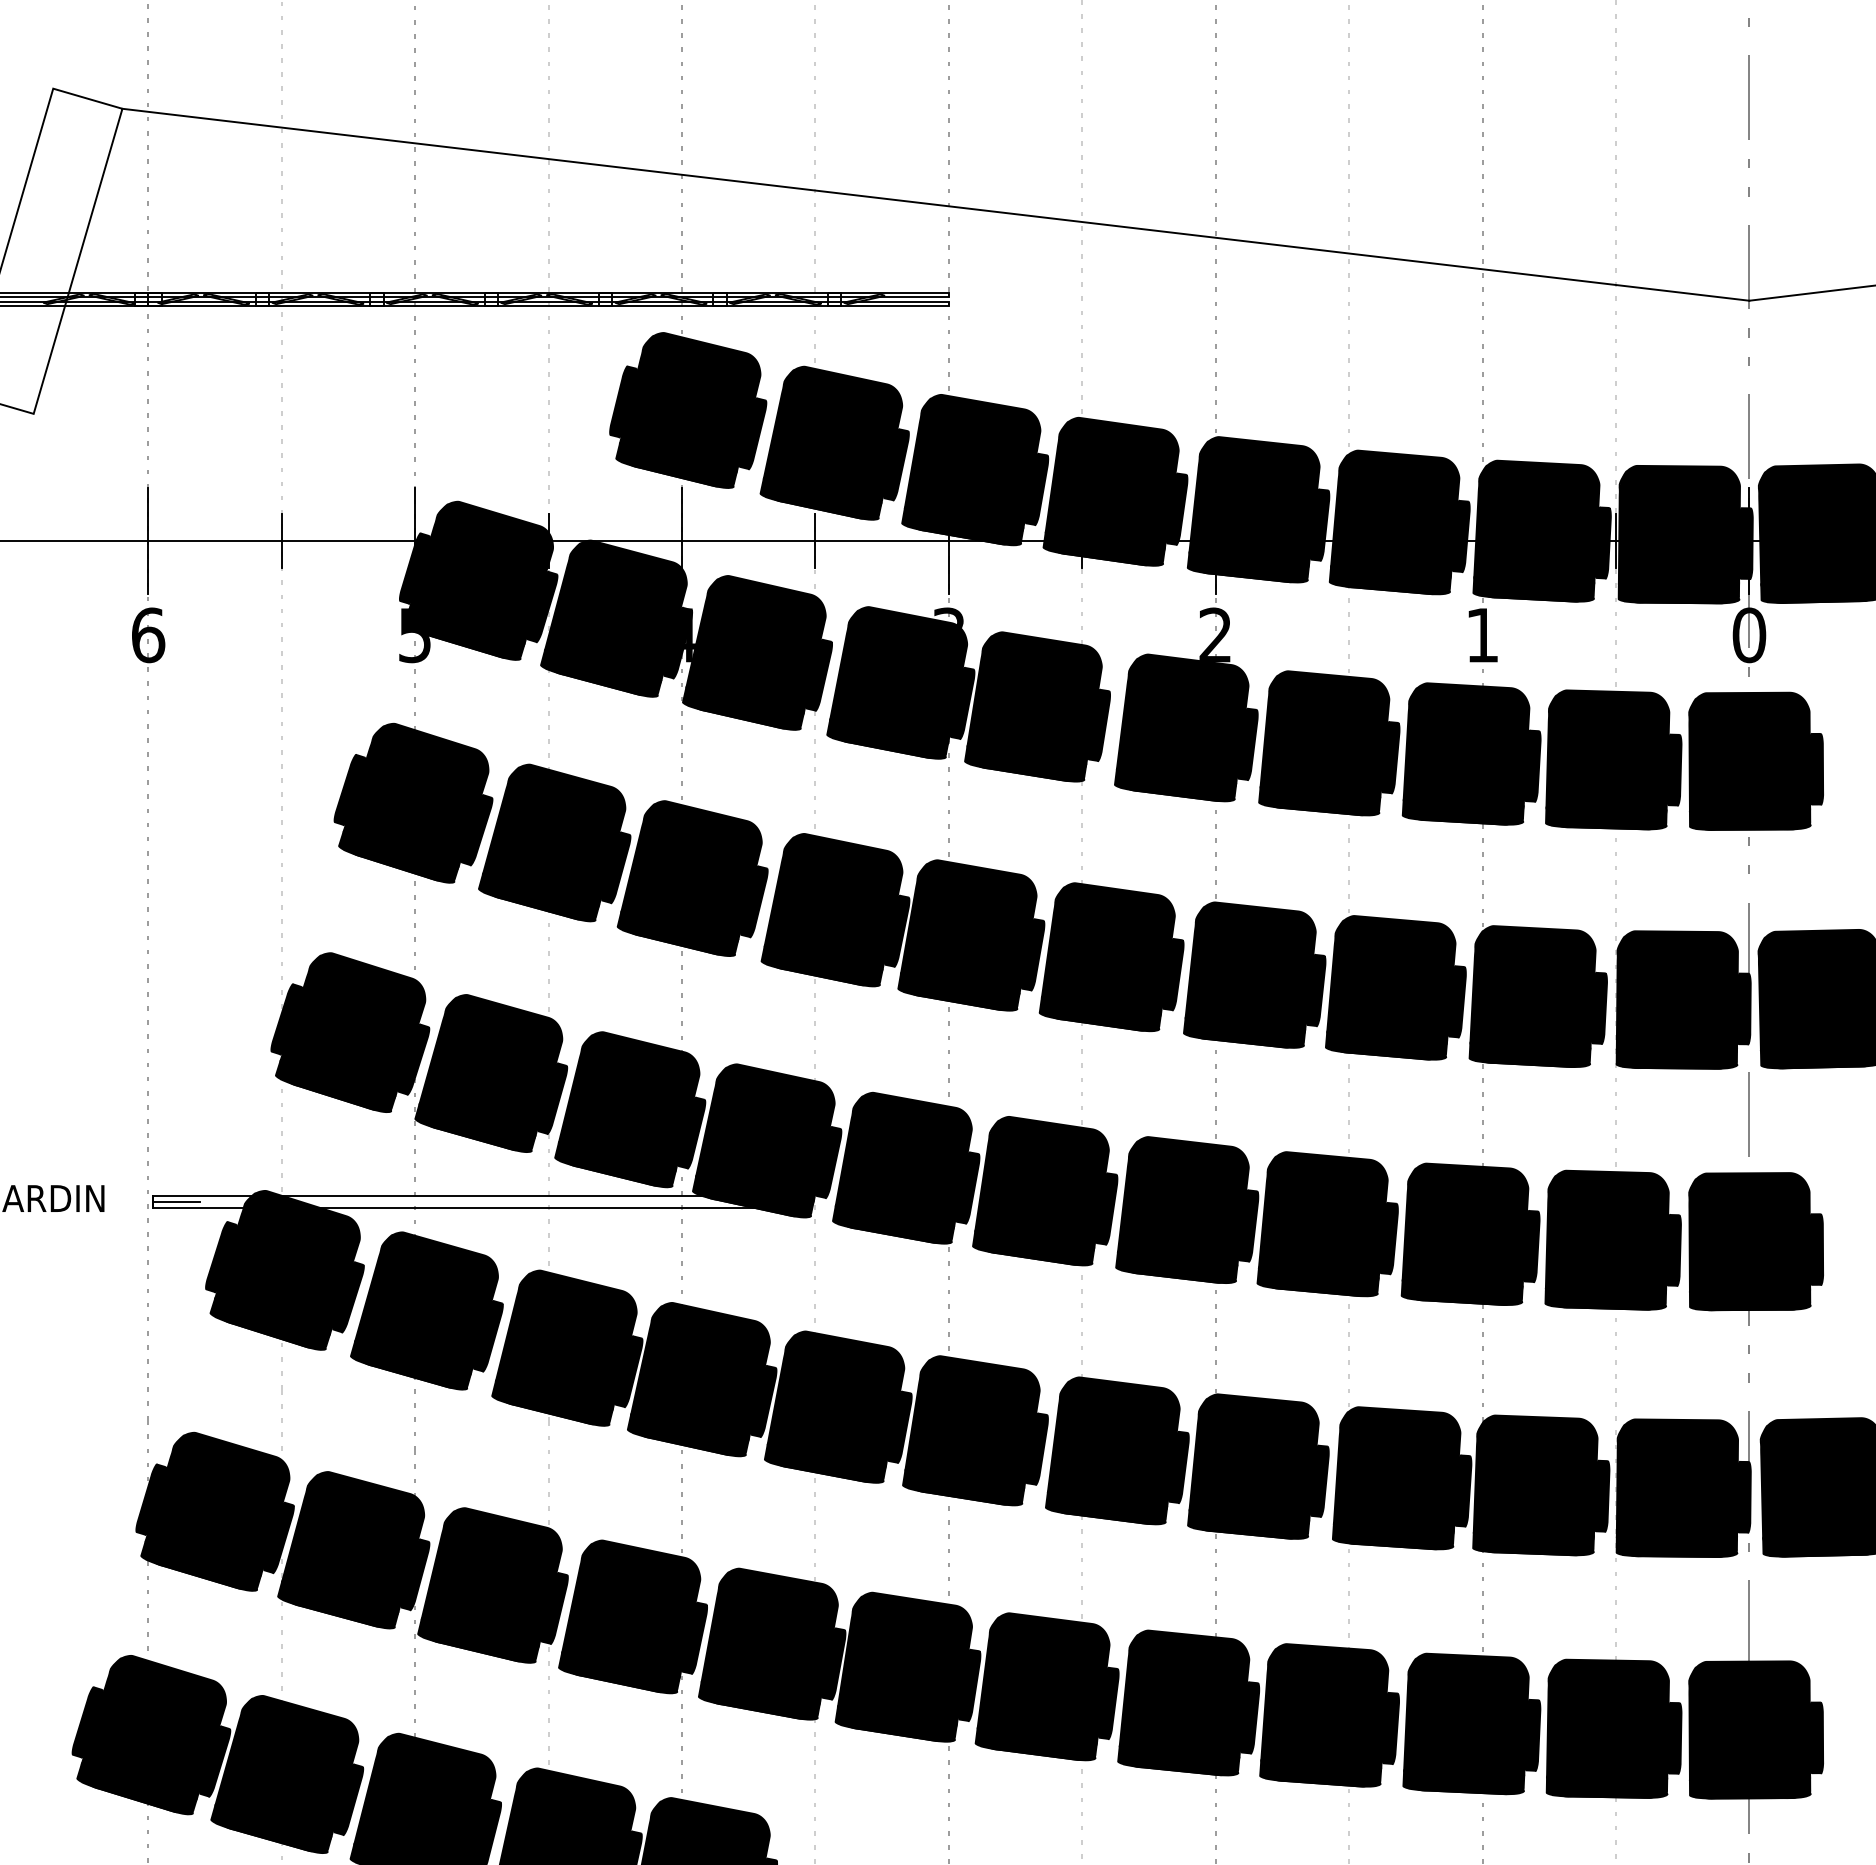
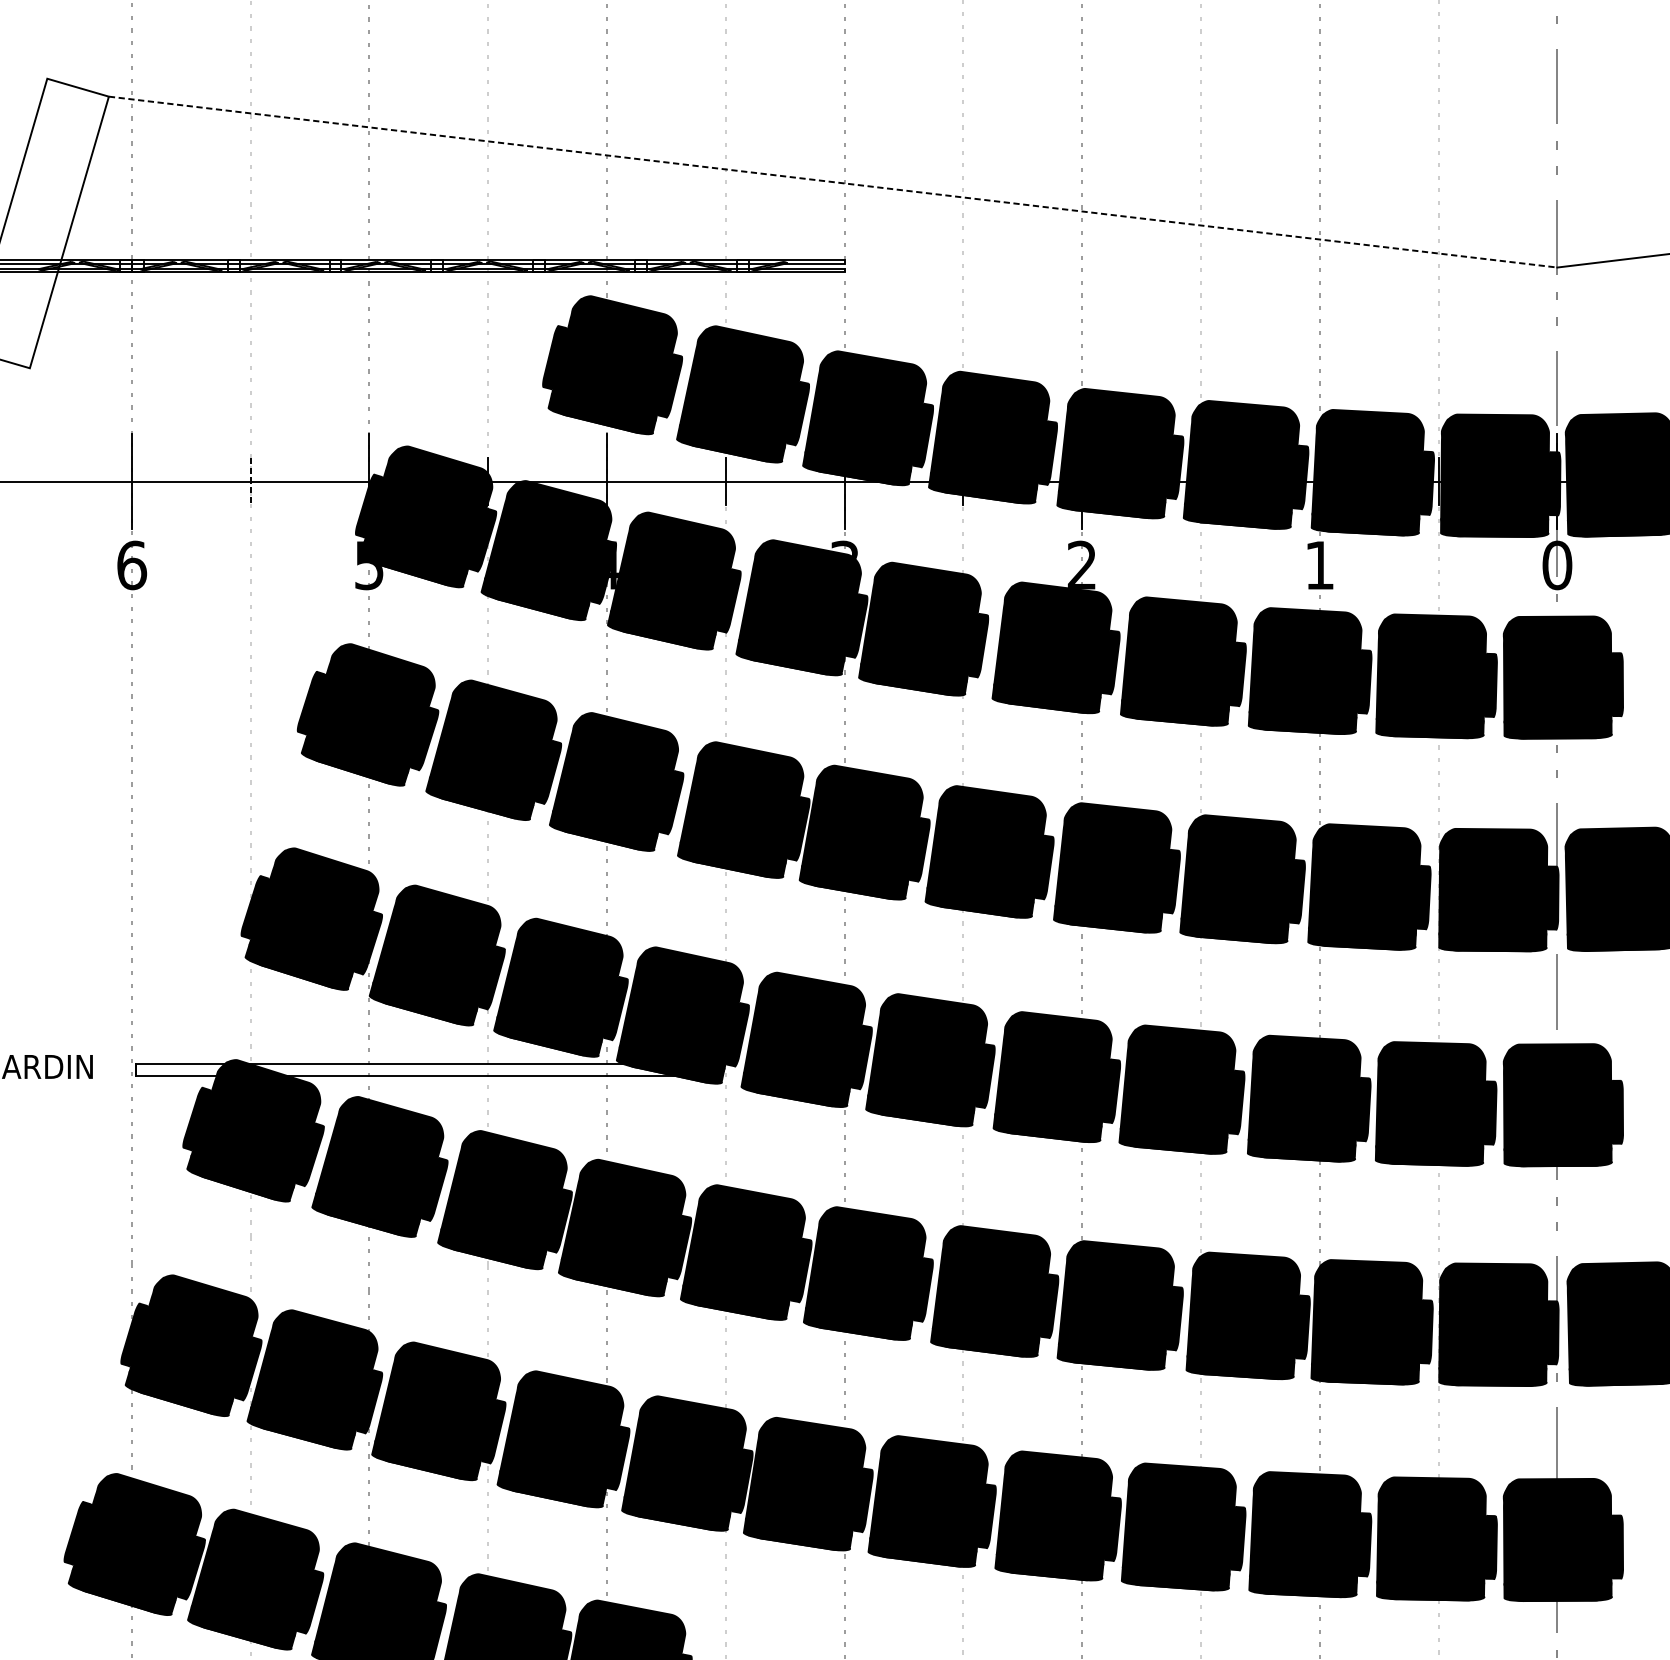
line: (936, 204) -> (833, 181), solid -> dashed
line: (281, 541) -> (250, 481), solid -> dashed
line: (176, 1201) -> (157, 1069), removed

